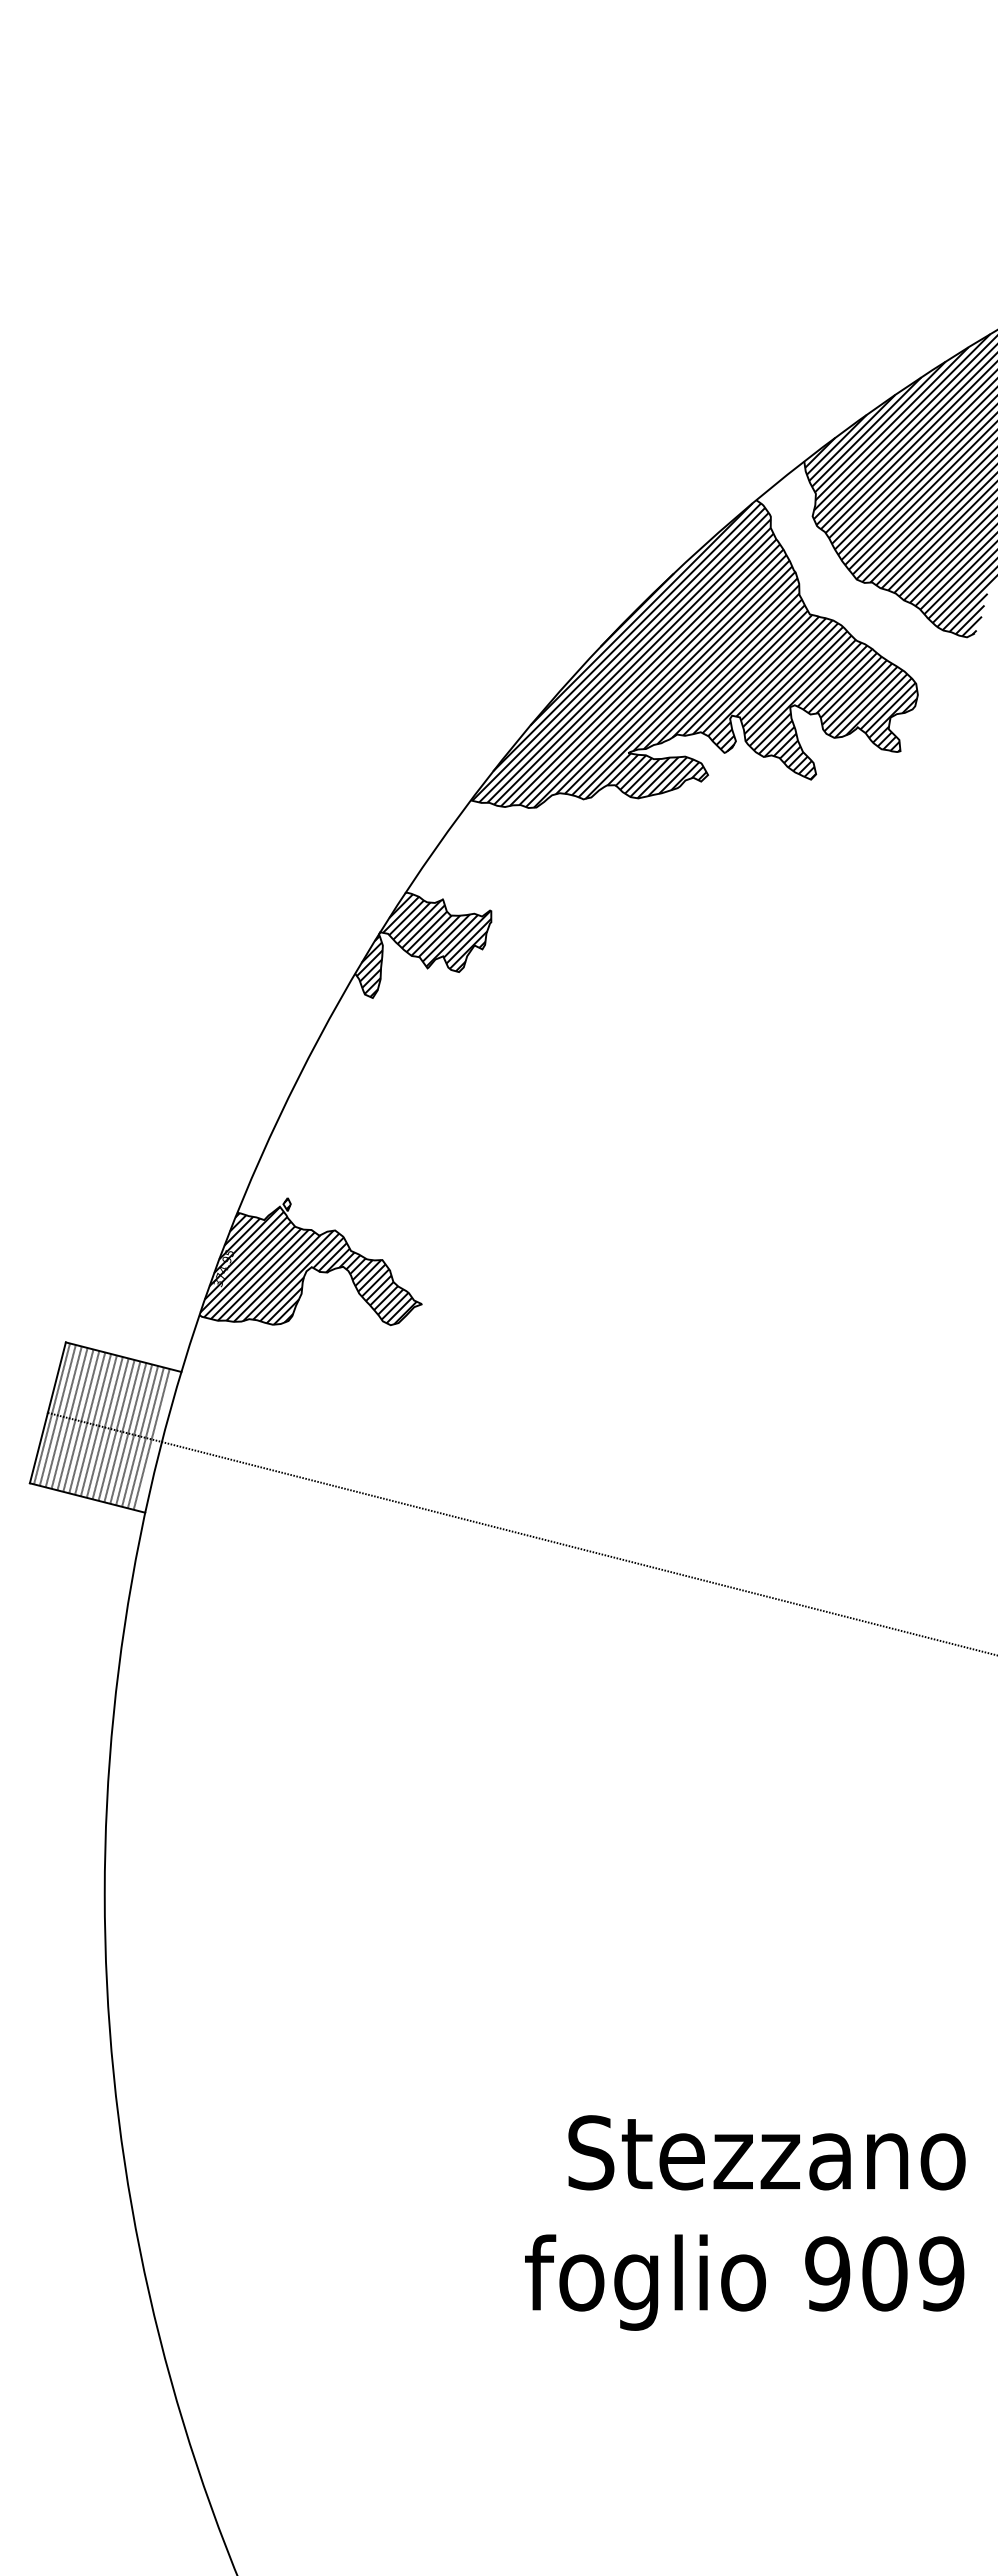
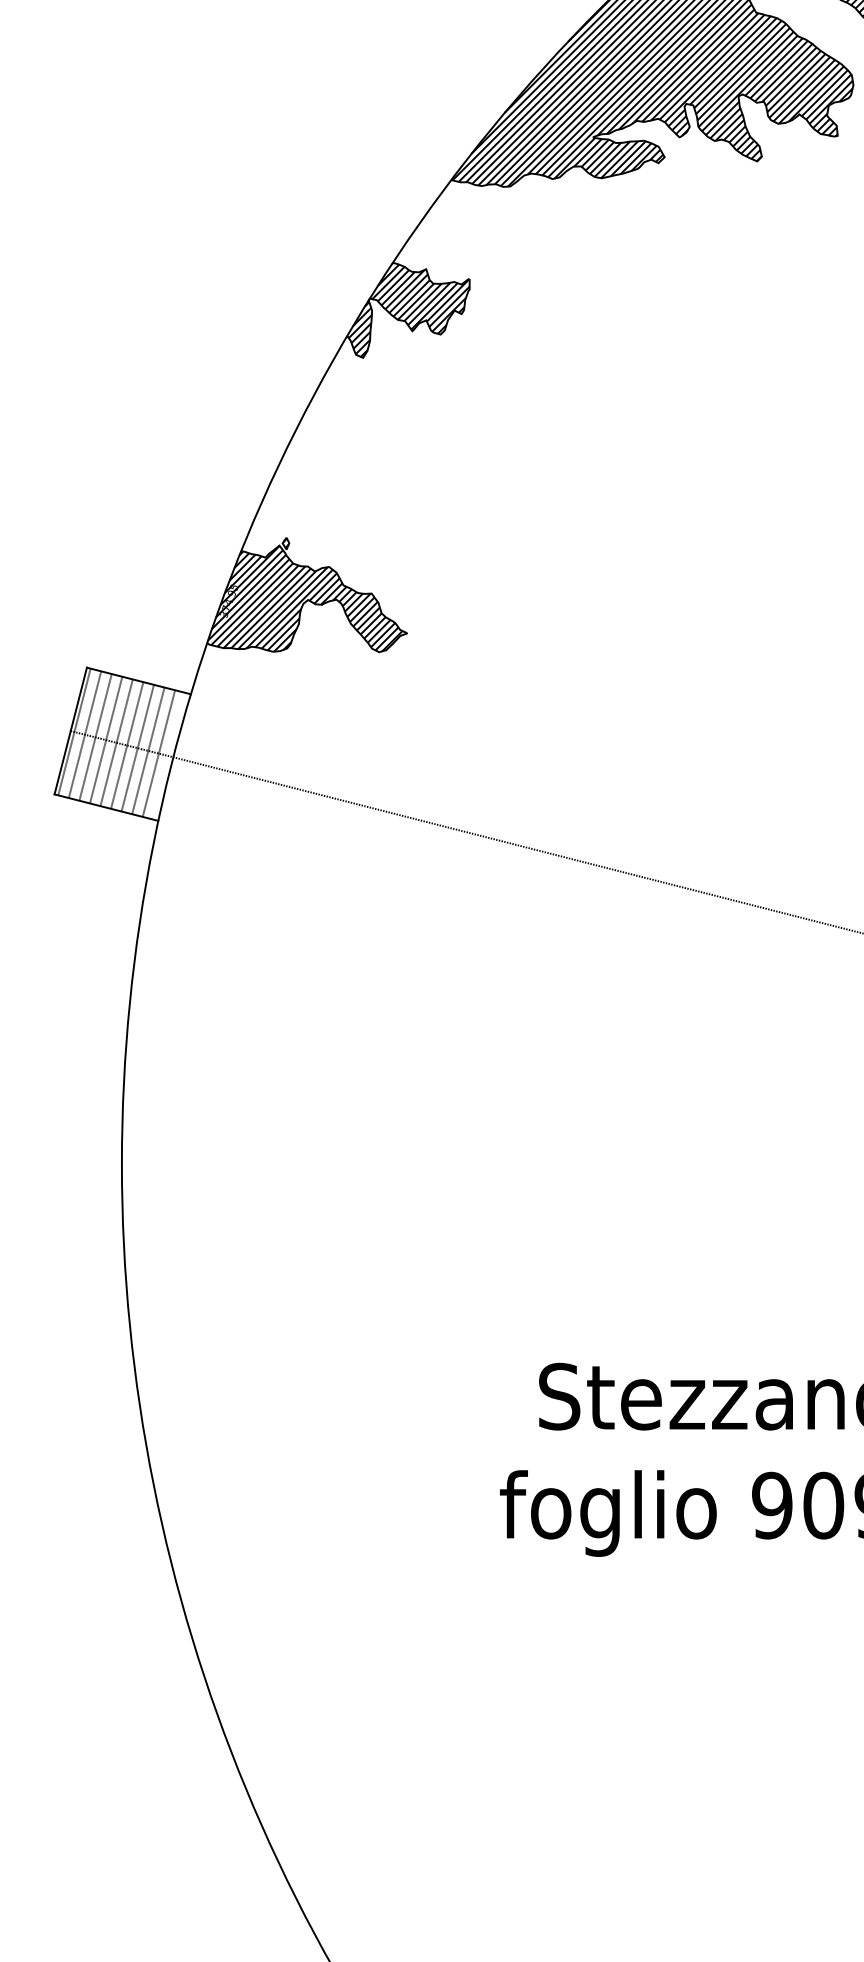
line: (57, 1414) -> (79, 732), removed
line: (69, 1417) -> (90, 735), removed
line: (81, 1421) -> (100, 738), removed
line: (93, 1424) -> (111, 741), removed
line: (104, 1426) -> (121, 743), removed
line: (116, 1429) -> (132, 746), removed
line: (128, 1433) -> (143, 749), removed
line: (140, 1436) -> (154, 752), removed
line: (151, 1438) -> (163, 754), removed

